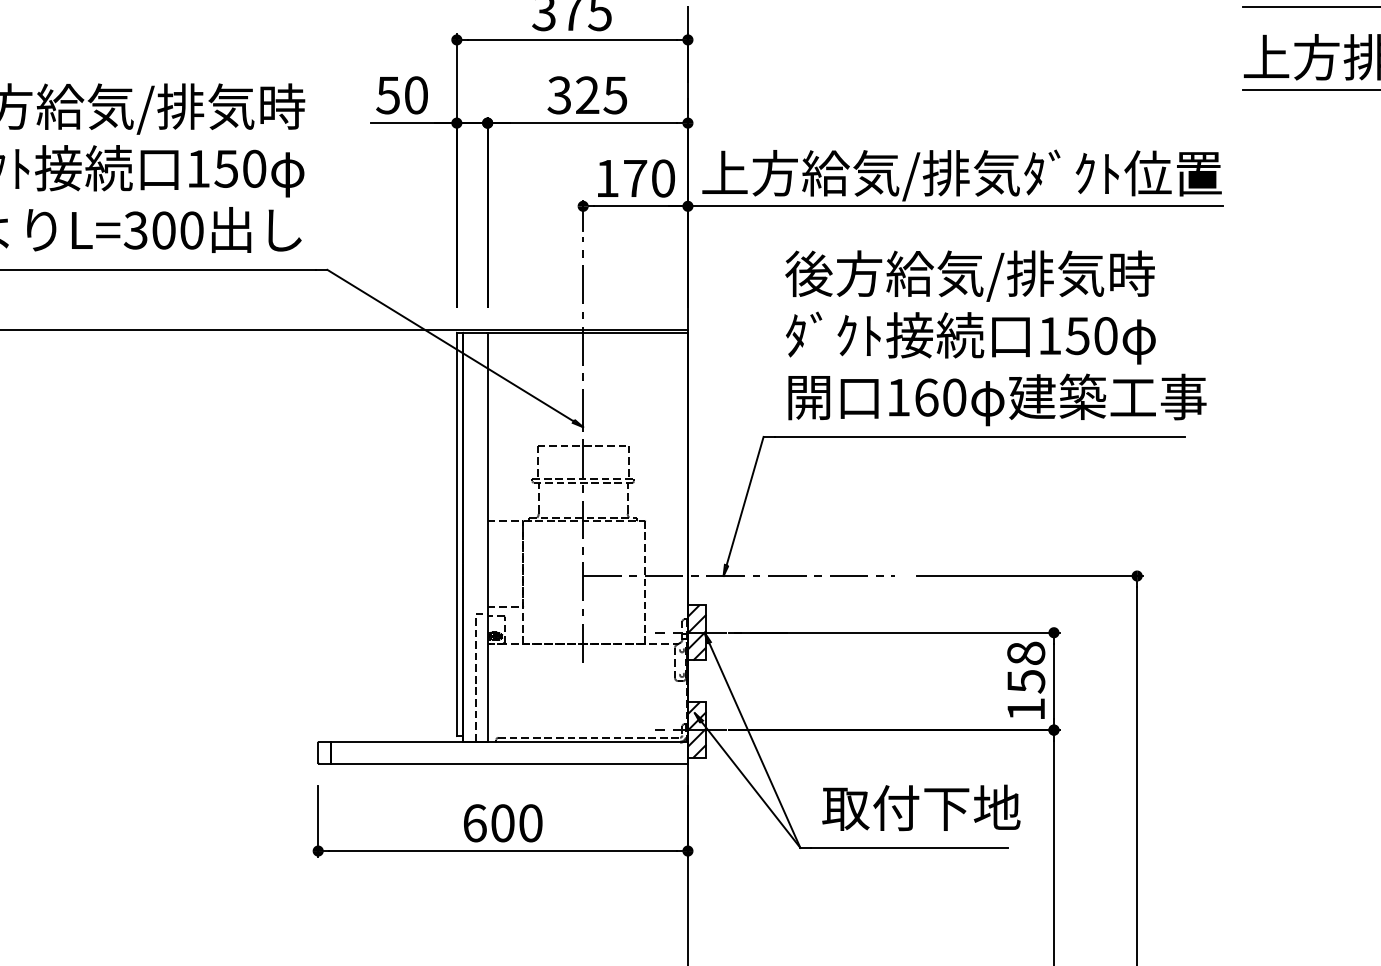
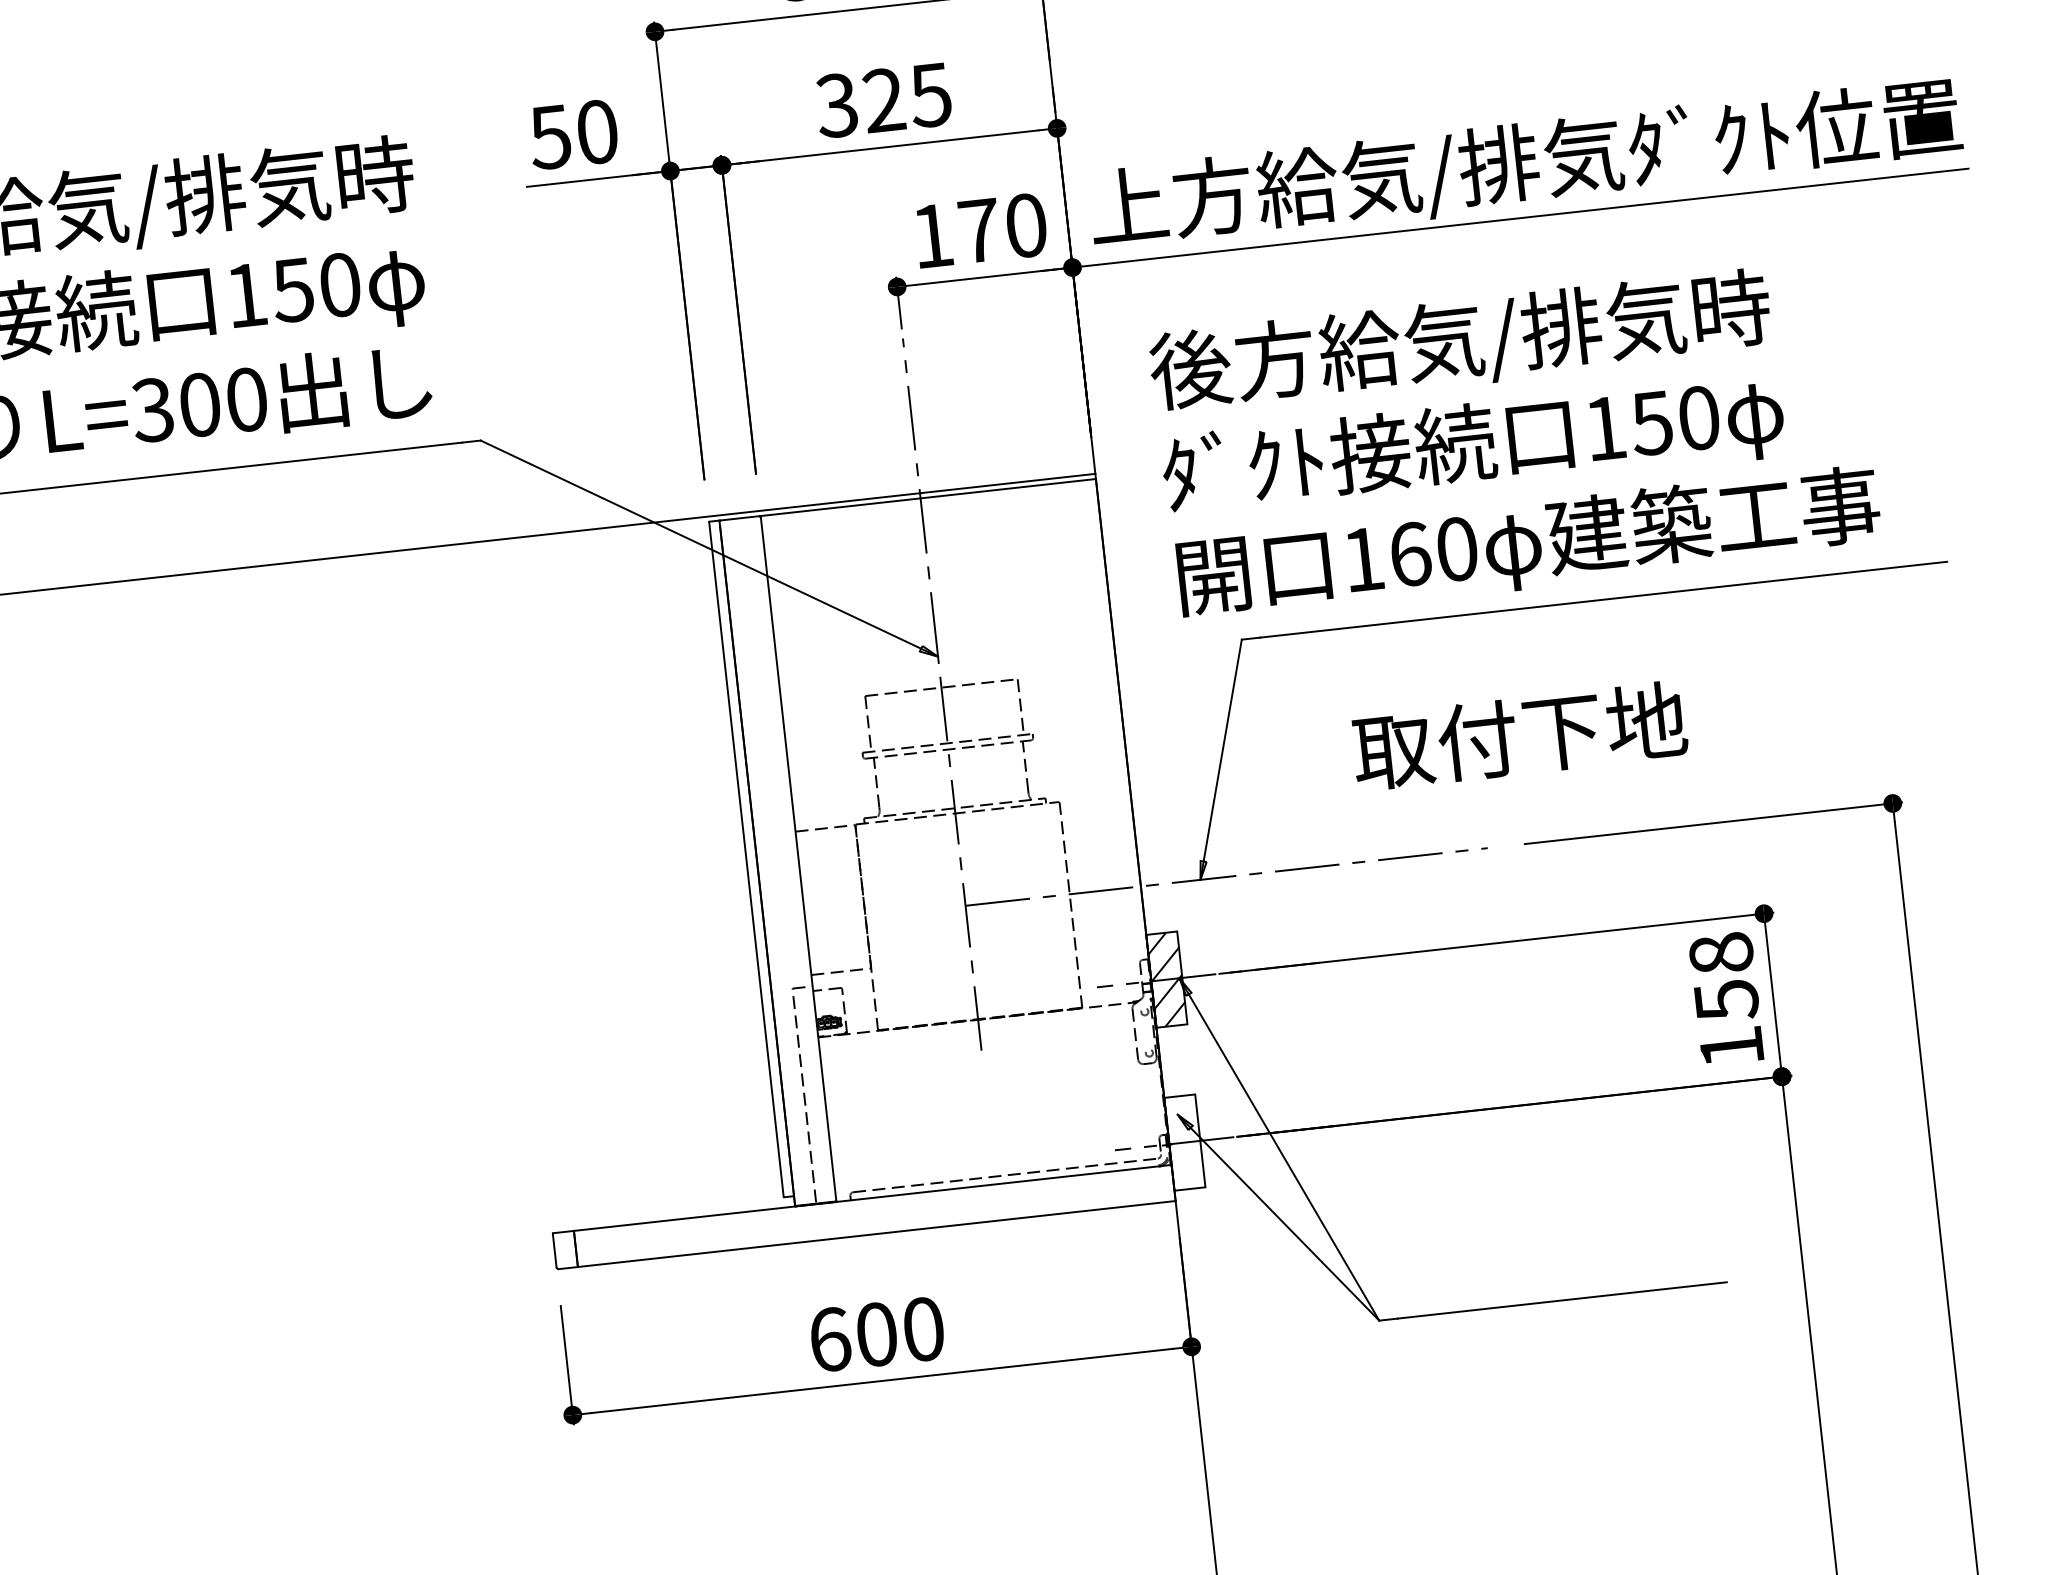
text: (995, 338) -> (1514, 442), moved
hatch: (696, 729) -> (1183, 1141), removed
text: (921, 807) -> (1519, 735), moved

